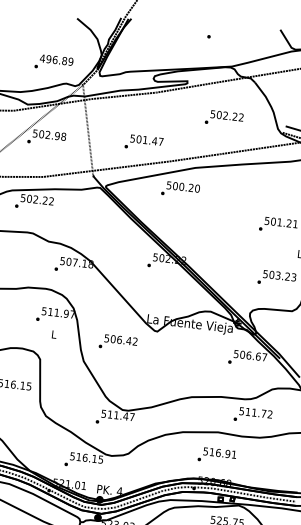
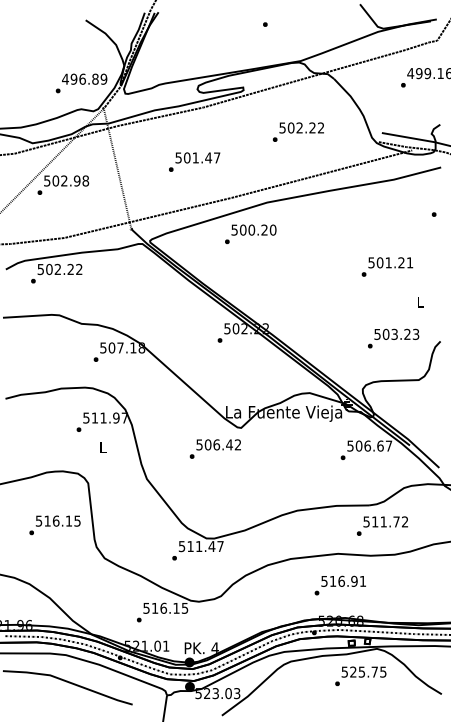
text: (54, 63) -> (81, 83), moved
text: (144, 142) -> (194, 161), moved
text: (117, 342) -> (214, 448), moved

